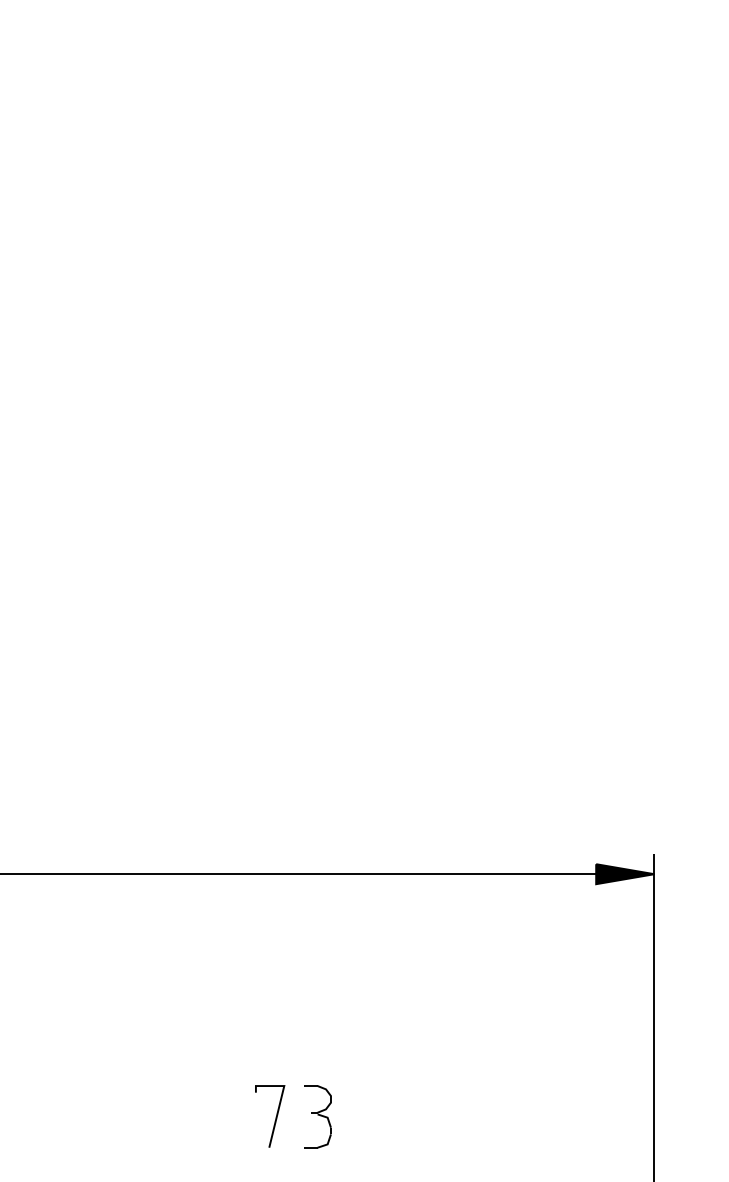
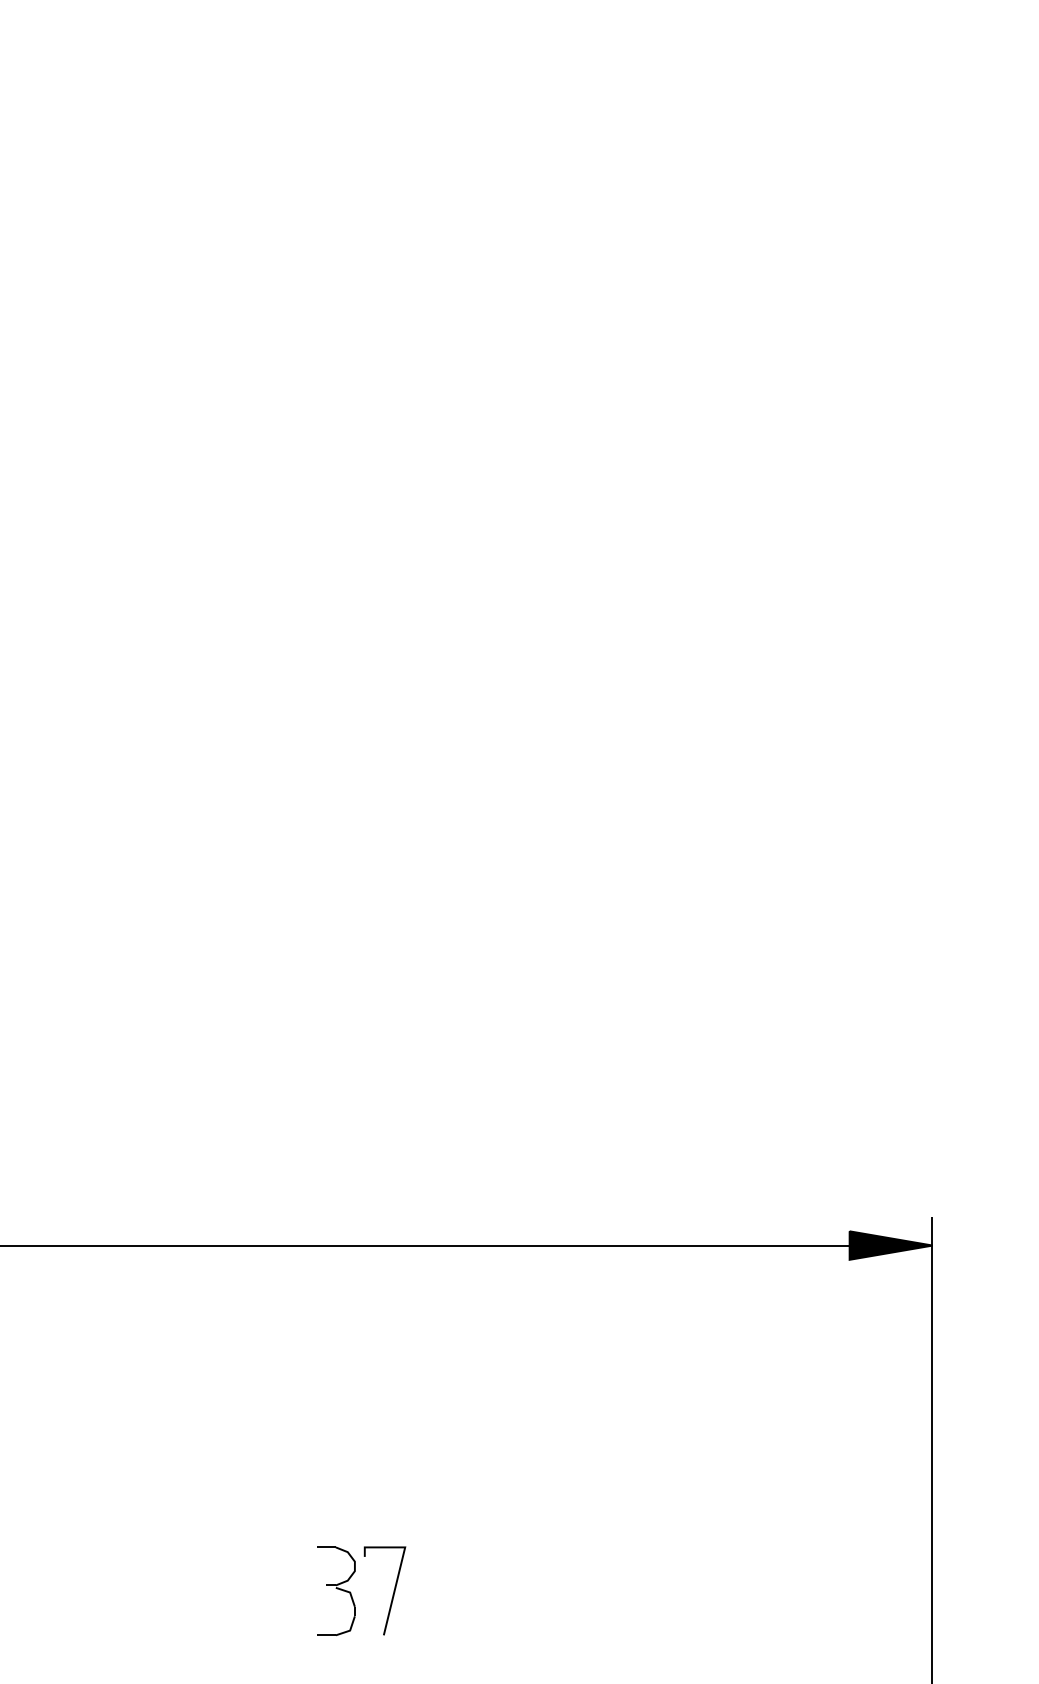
part: (317, 1116) -> (335, 1590), moved

